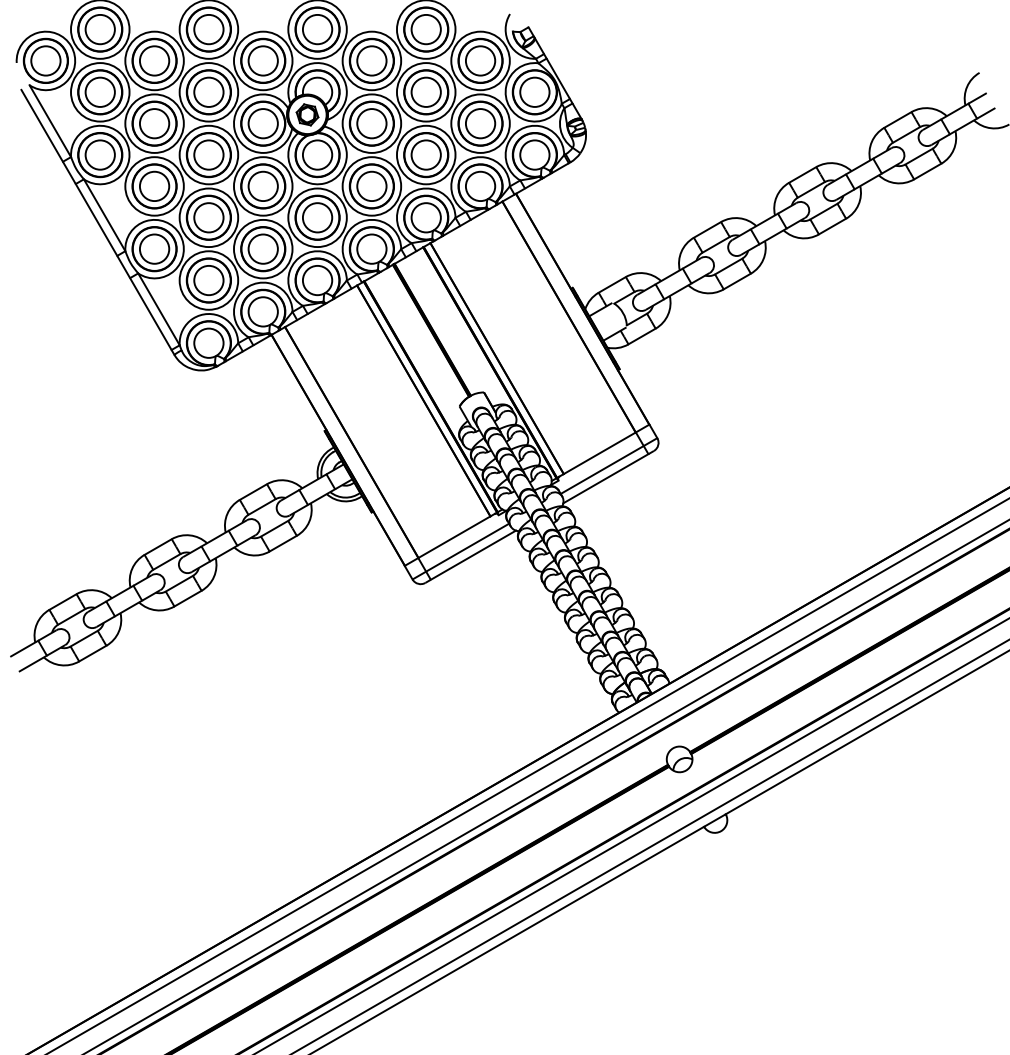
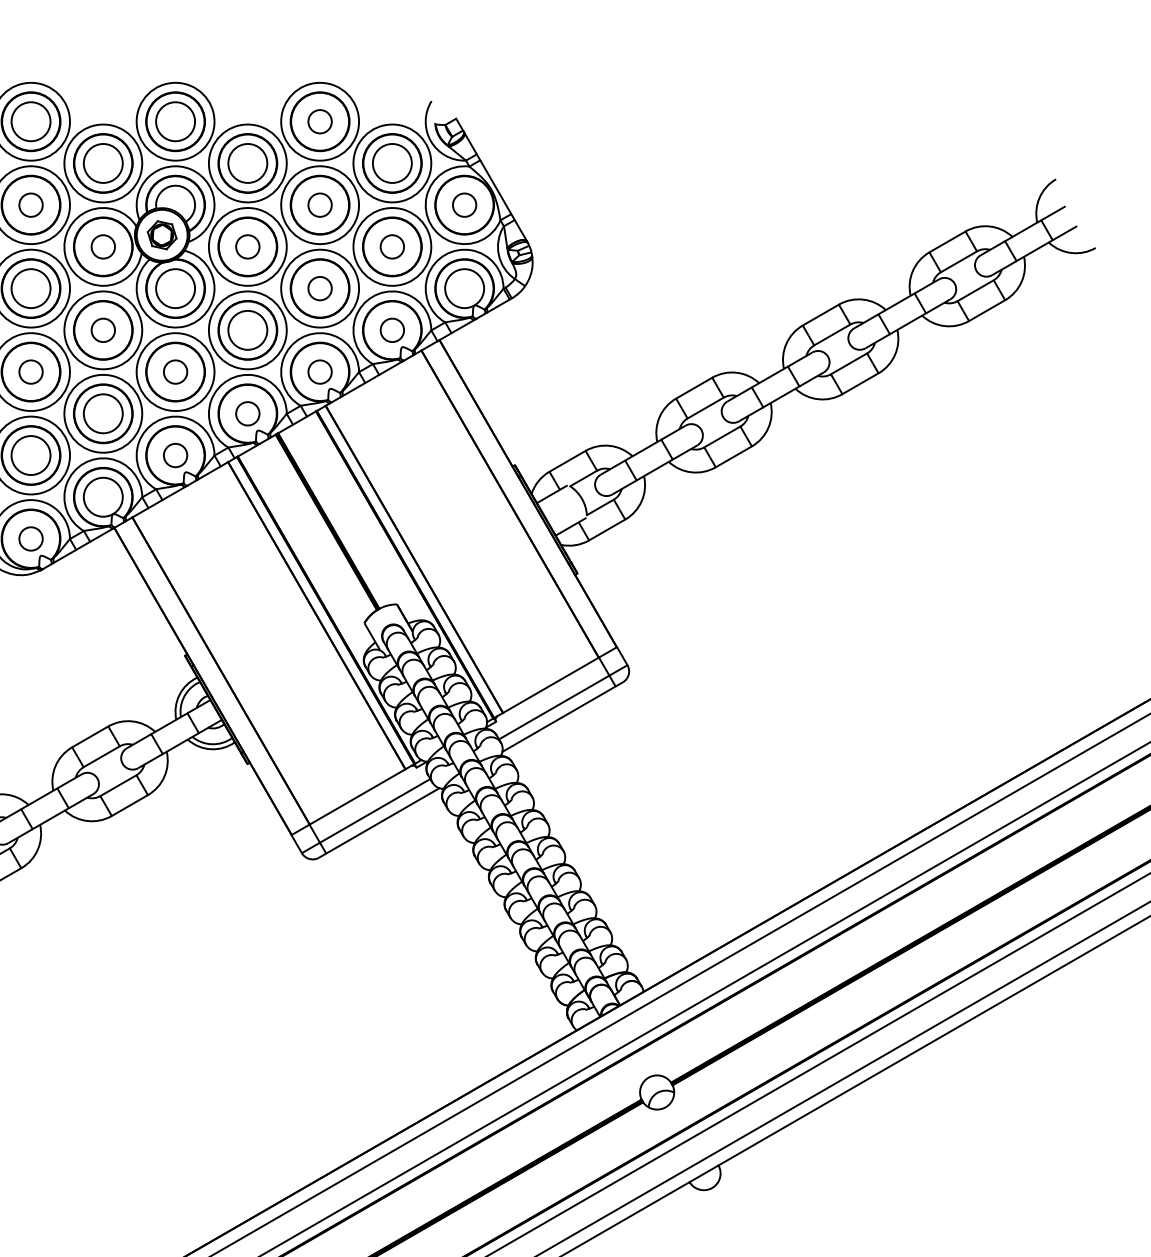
circle: (425, 29) -> (319, 121), size x0.6
circle: (208, 91) -> (30, 204), size x0.6
circle: (425, 91) -> (319, 204), size x0.6
circle: (534, 91) -> (464, 204), size x0.6
circle: (262, 123) -> (102, 246), size x0.6
circle: (371, 123) -> (247, 246), size x0.6
circle: (480, 123) -> (392, 246), size x0.6
circle: (425, 154) -> (319, 287), size x0.6
circle: (262, 186) -> (102, 330), size x0.6
circle: (480, 186) -> (392, 330), size x0.6
circle: (208, 217) -> (30, 371), size x0.6
circle: (317, 217) -> (175, 371), size x0.6
circle: (425, 217) -> (319, 371), size x0.6
circle: (371, 248) -> (247, 412), size x0.6
circle: (317, 280) -> (175, 455), size x0.6
circle: (208, 342) -> (30, 537), size x0.6

